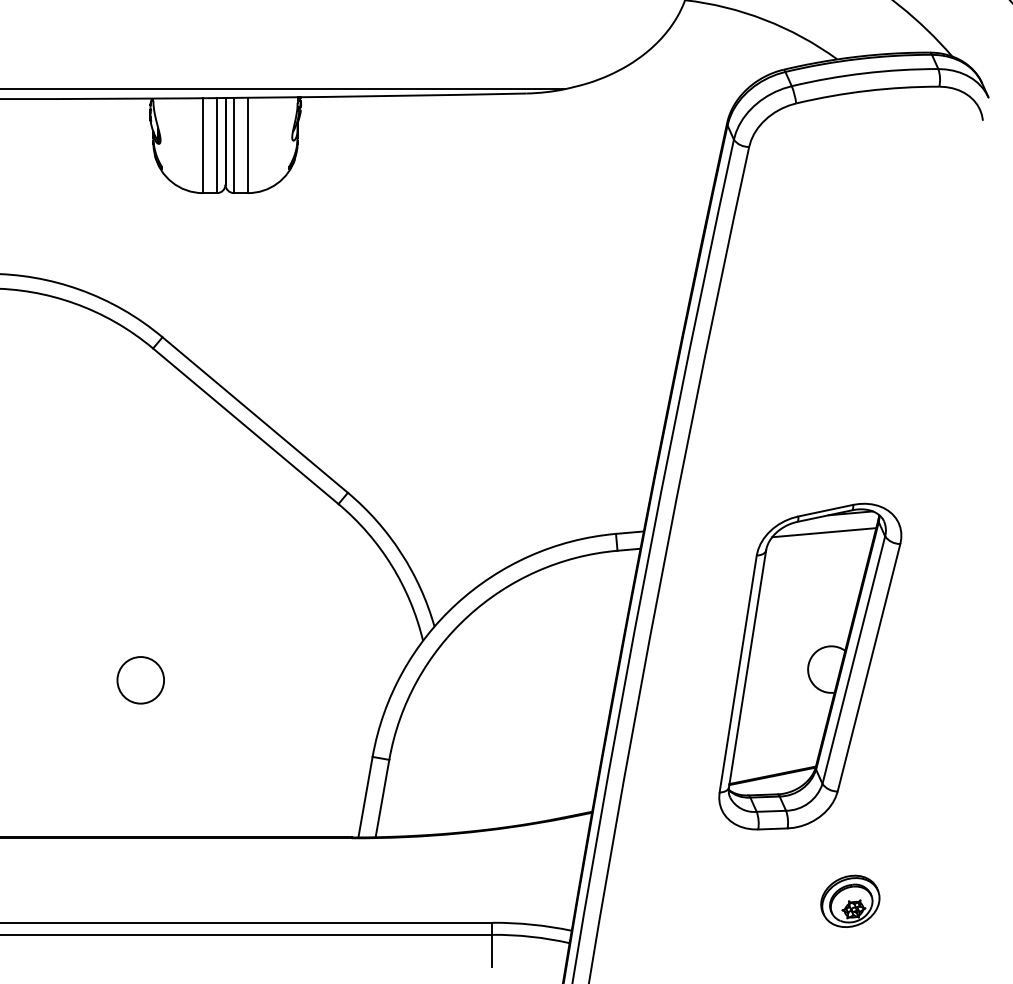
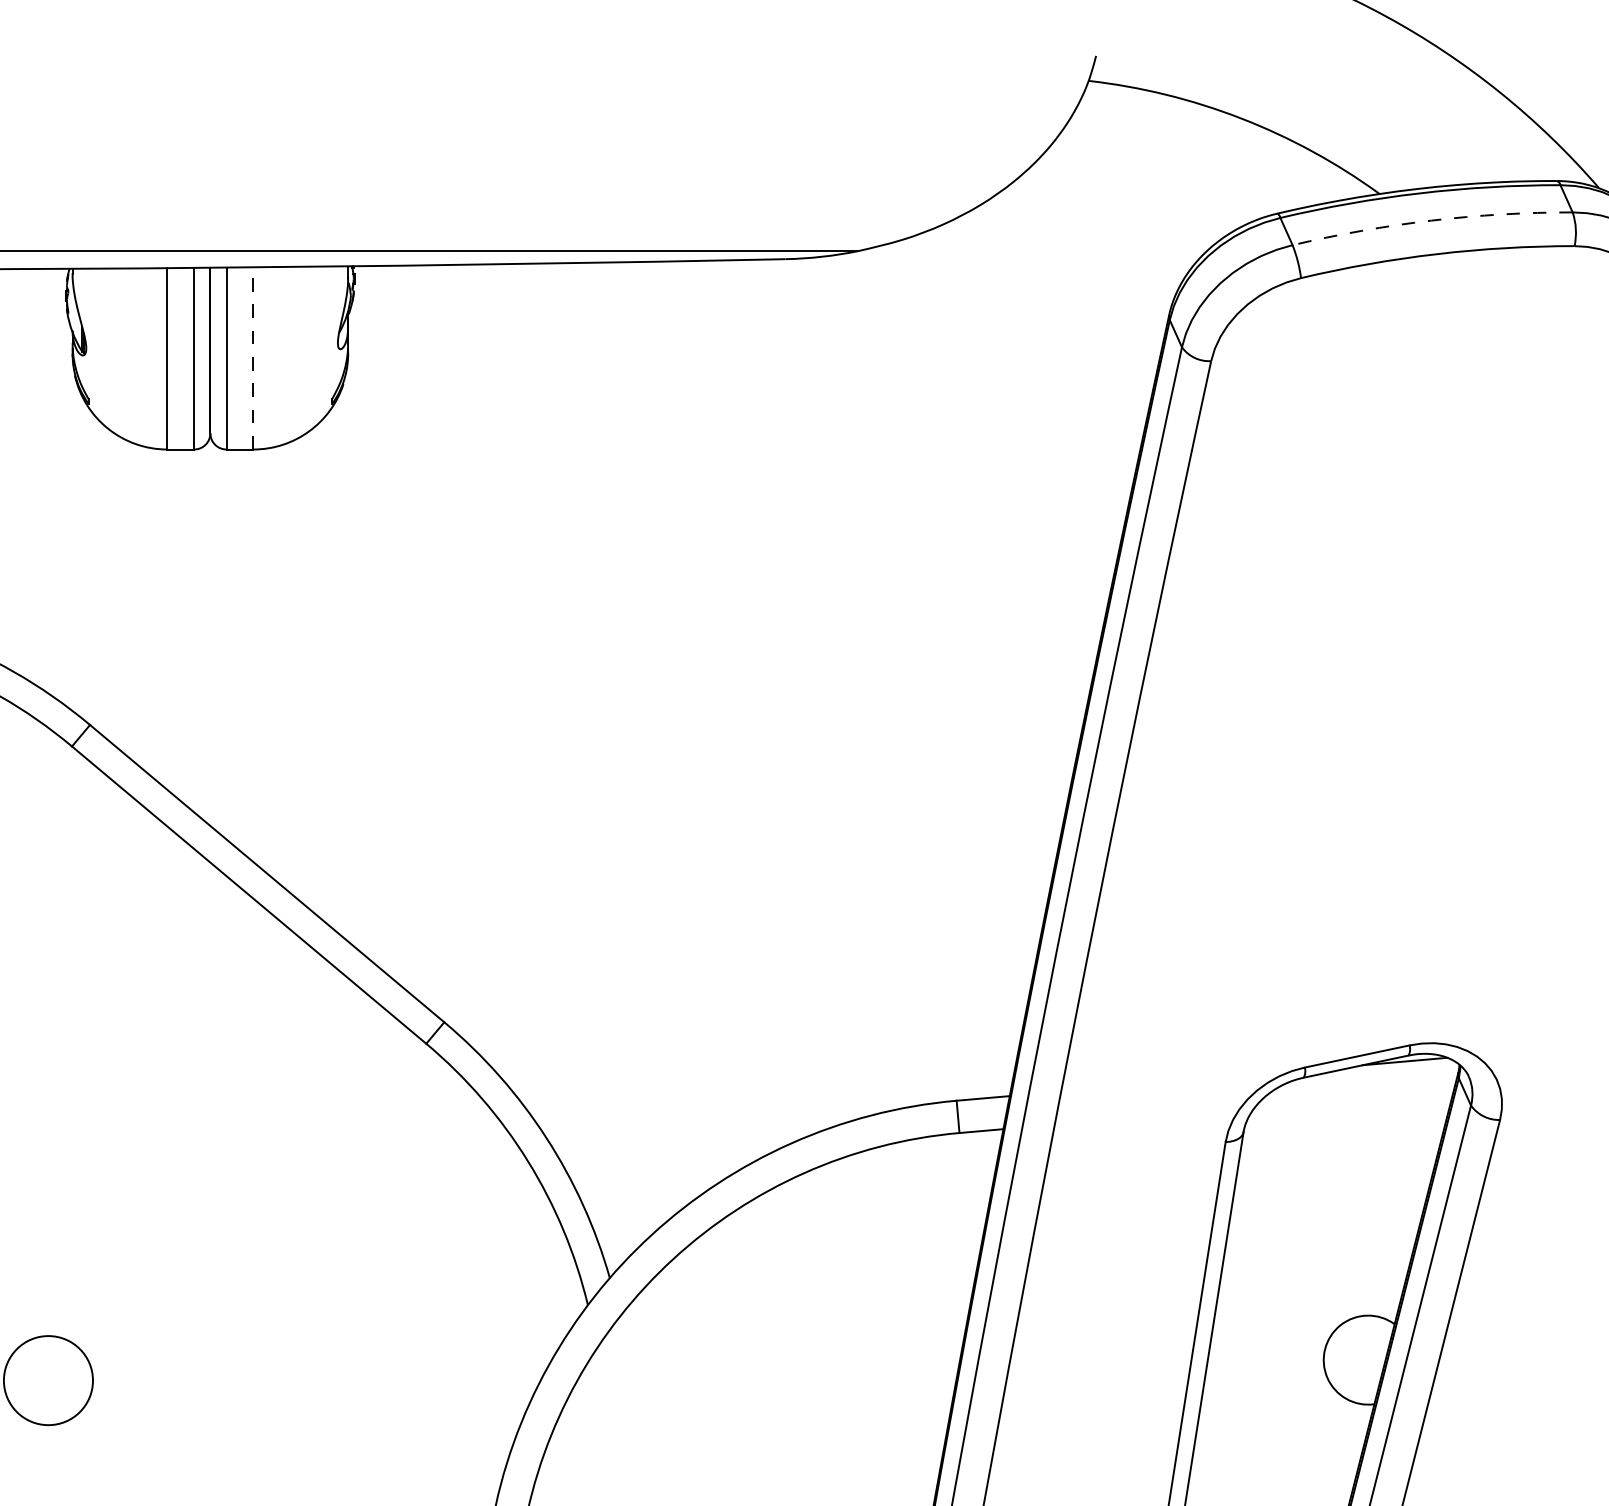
arc: (864, 73) -> (1431, 220), solid -> dashed
line: (248, 145) -> (254, 358), solid -> dashed
line: (824, 532) -> (1355, 1098), removed

